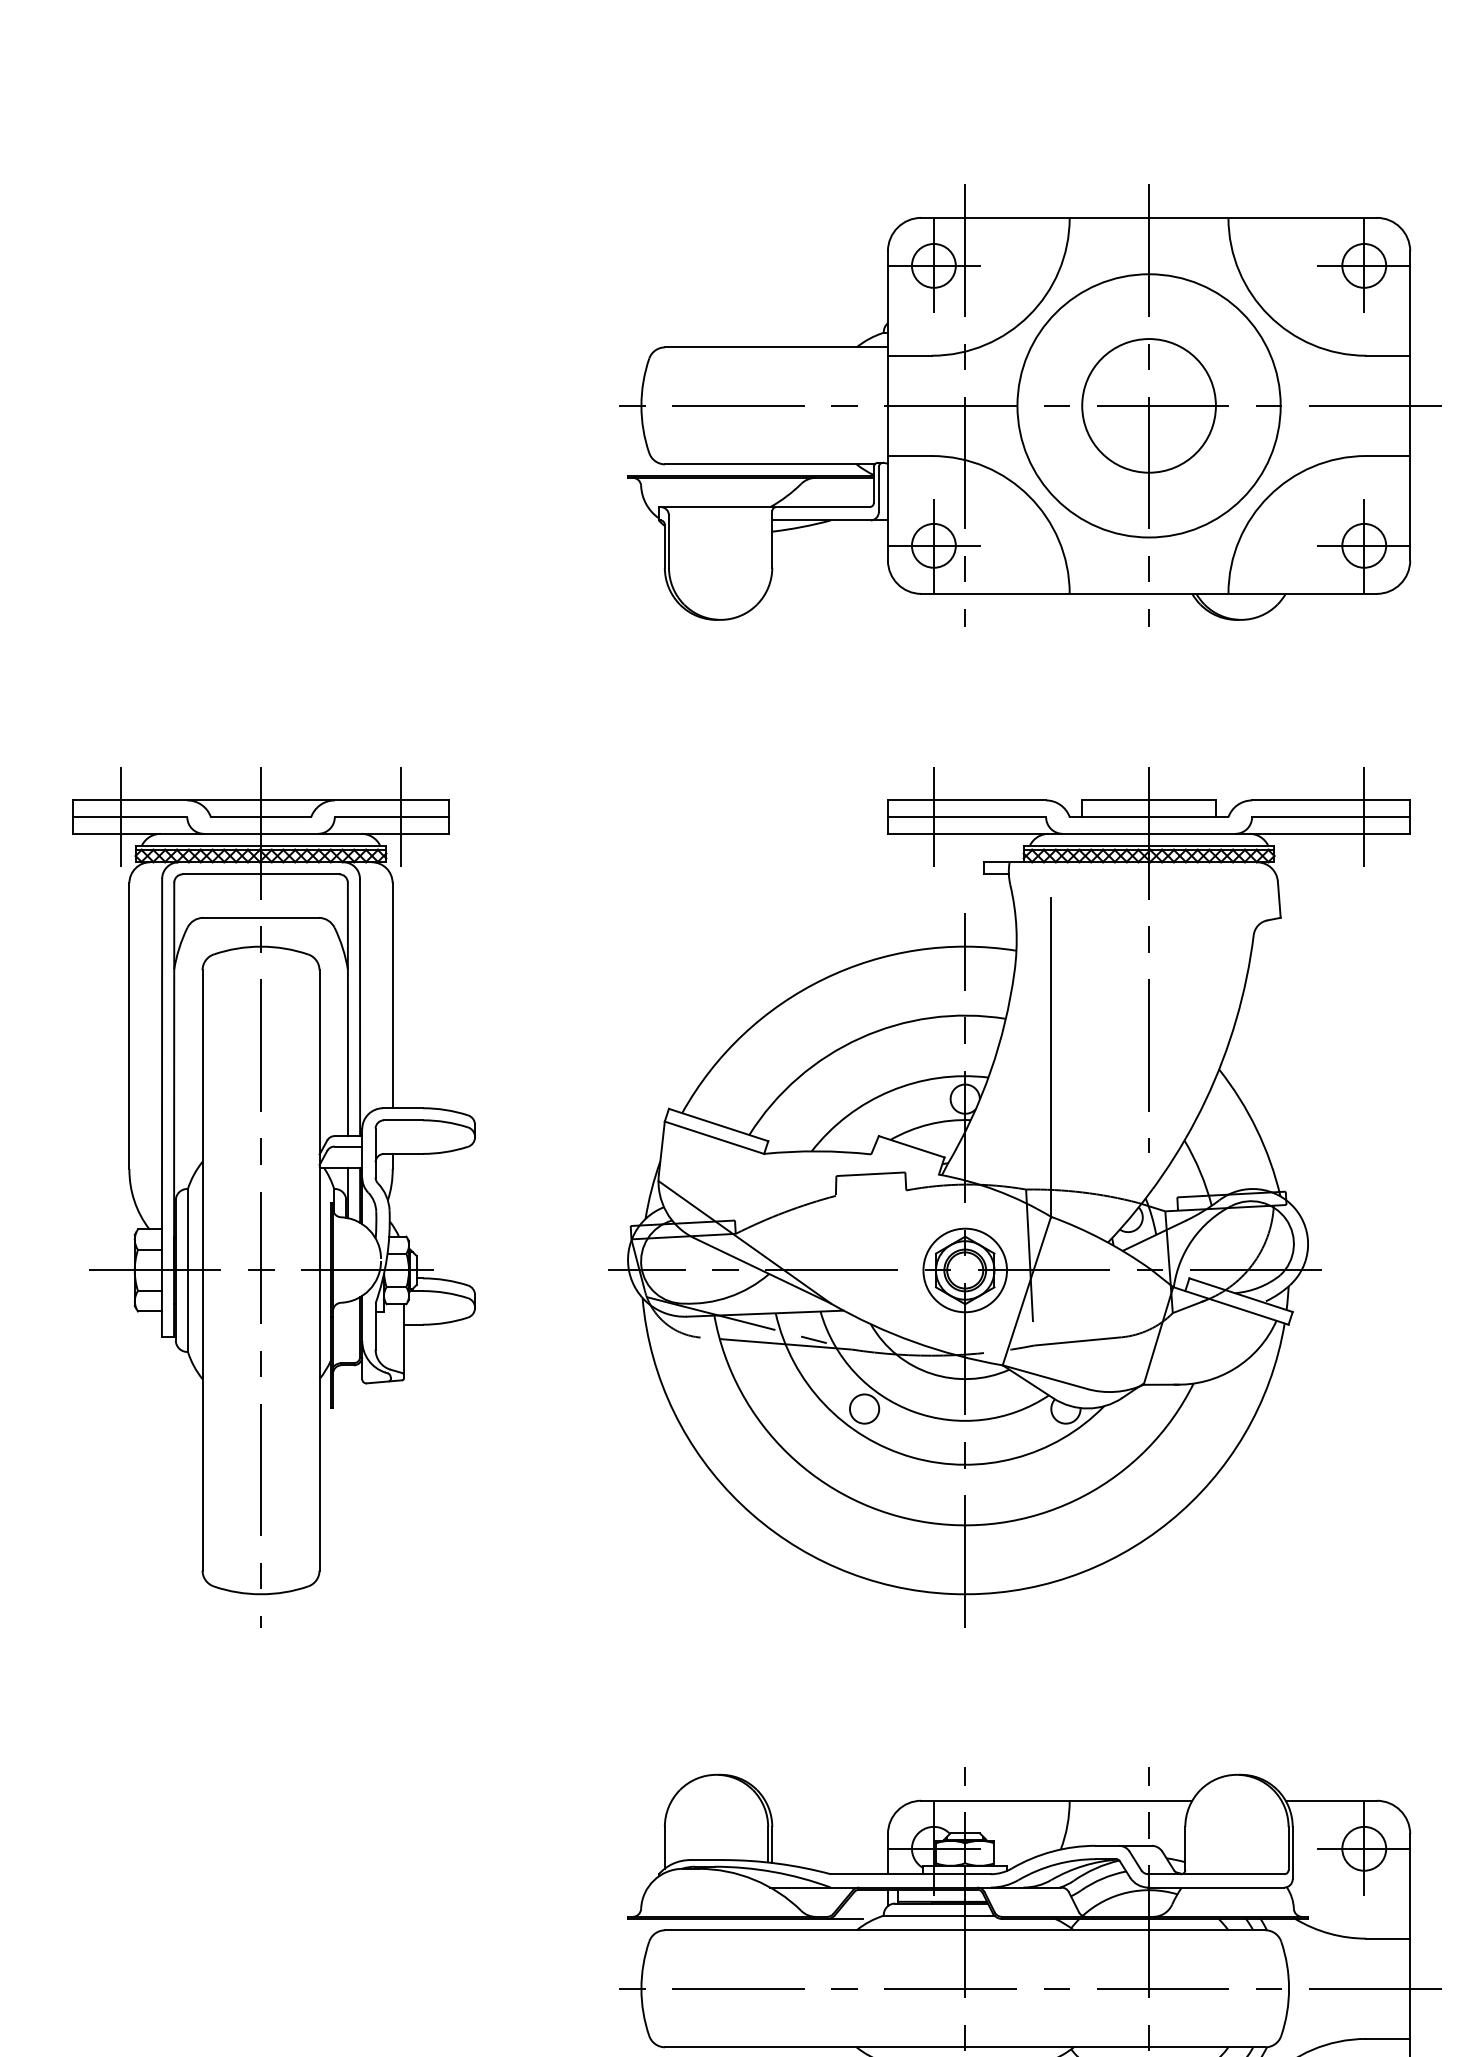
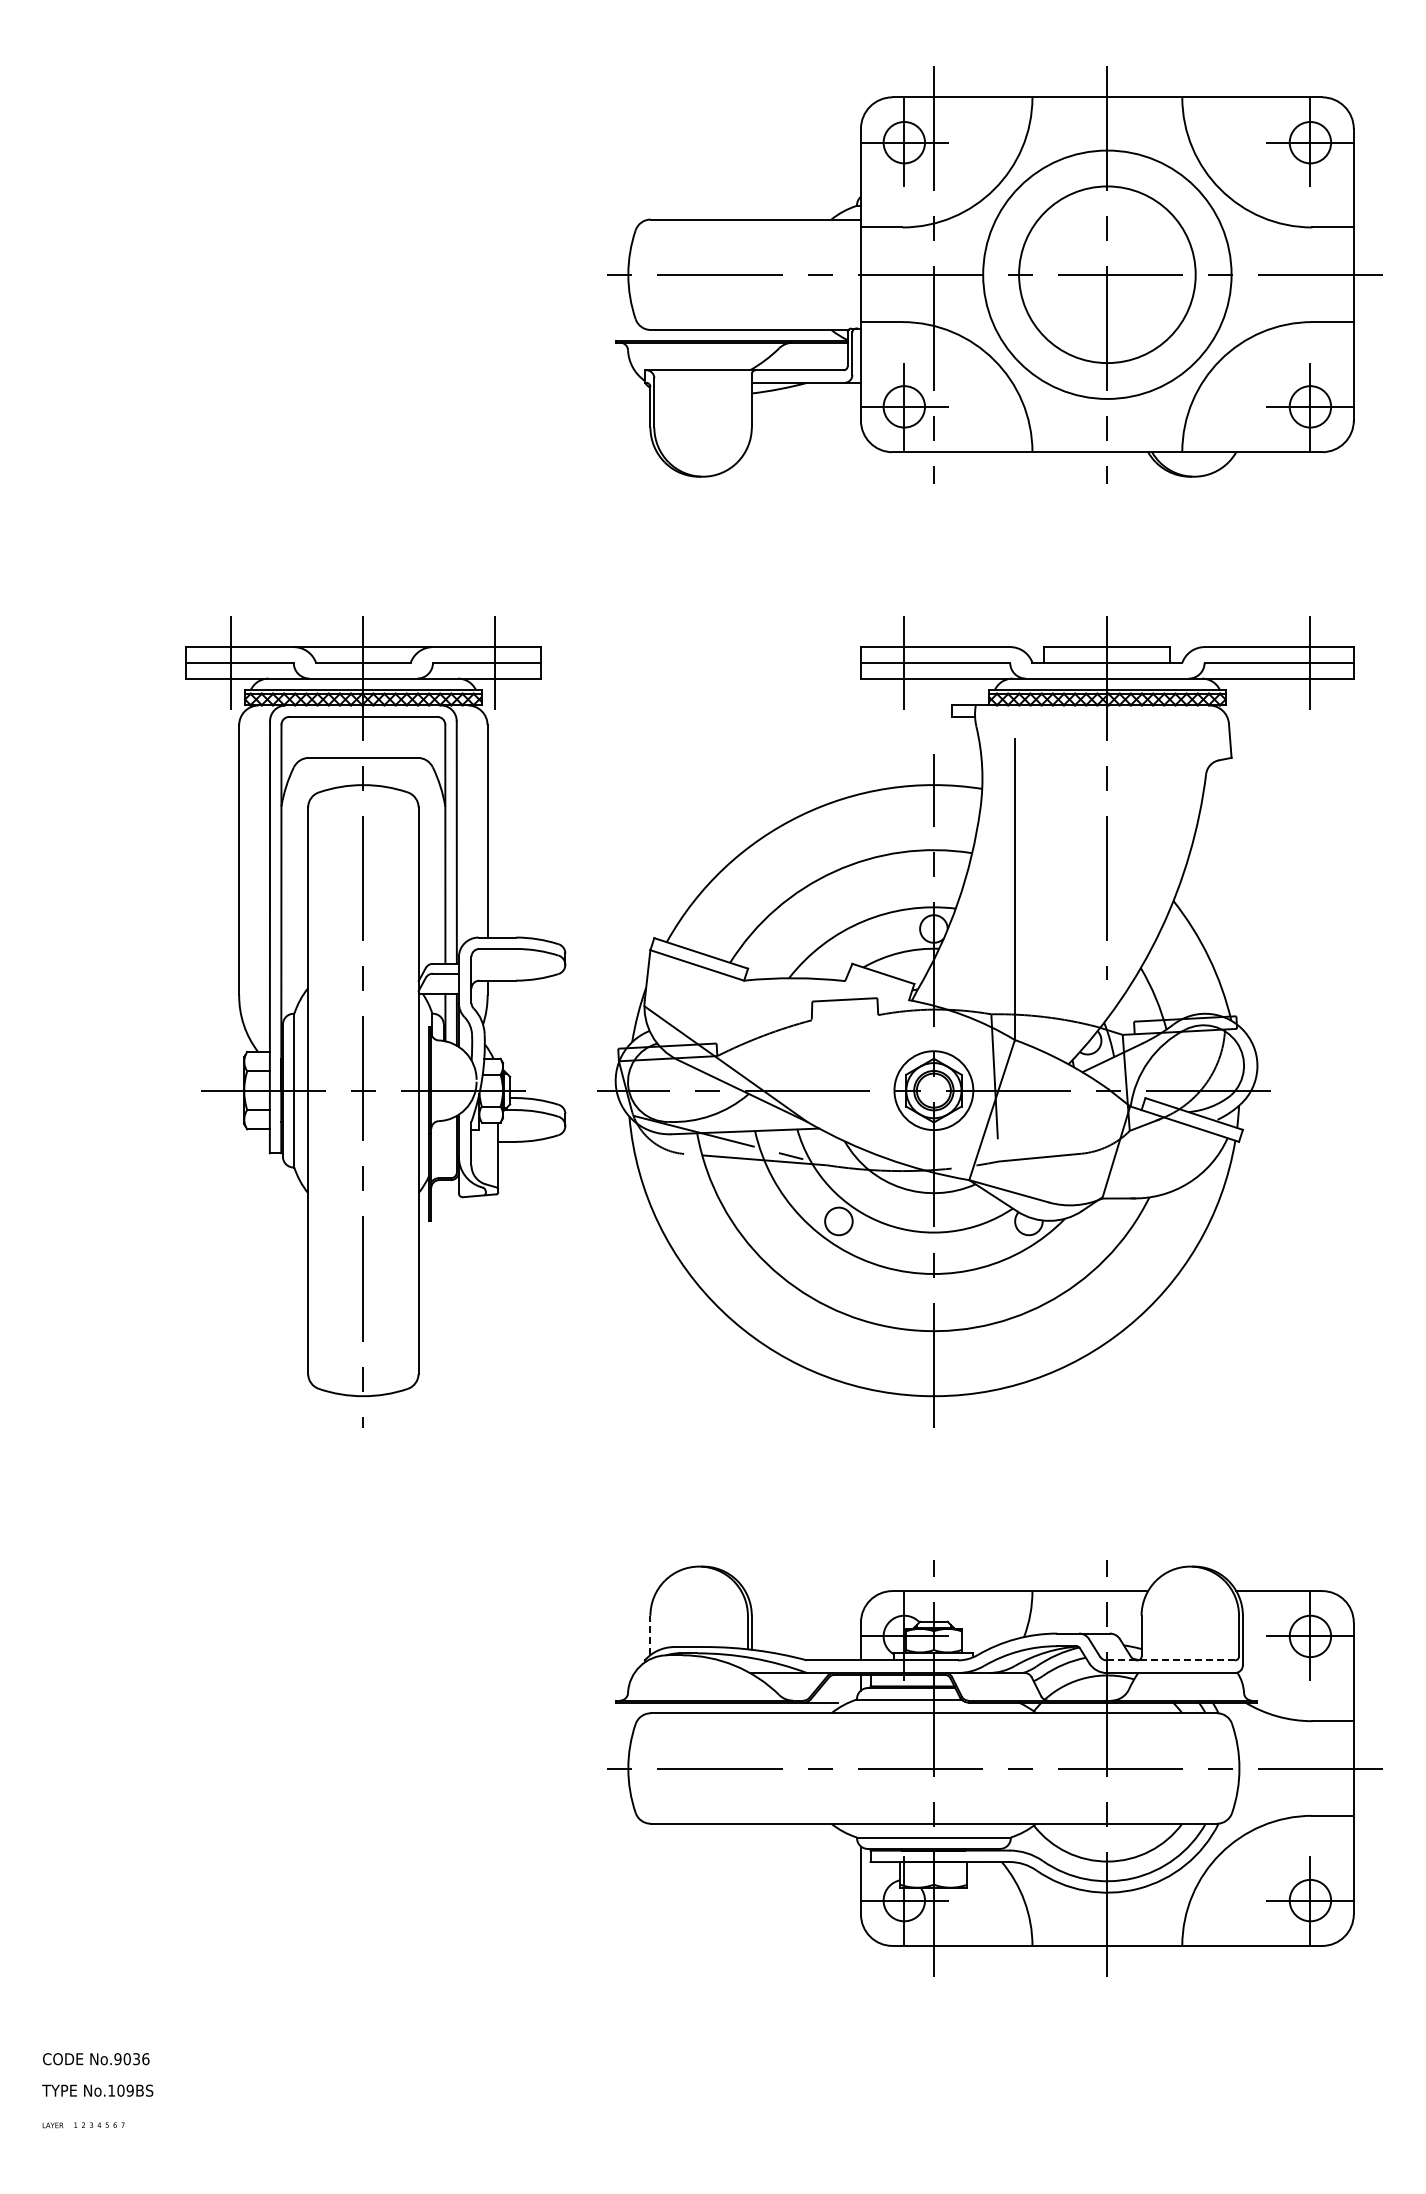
circle: (1149, 405) -> (1107, 274), size x1.4
part: (273, 1197) -> (375, 1021), moved
line: (664, 1847) -> (650, 1635), solid -> dashed
line: (1217, 1874) -> (1171, 1660), solid -> dashed

